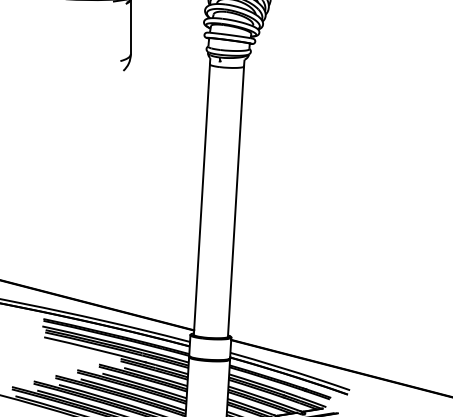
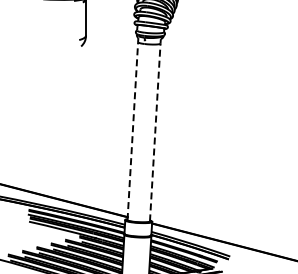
line: (201, 198) -> (132, 130), solid -> dashed
line: (236, 200) -> (155, 131), solid -> dashed

